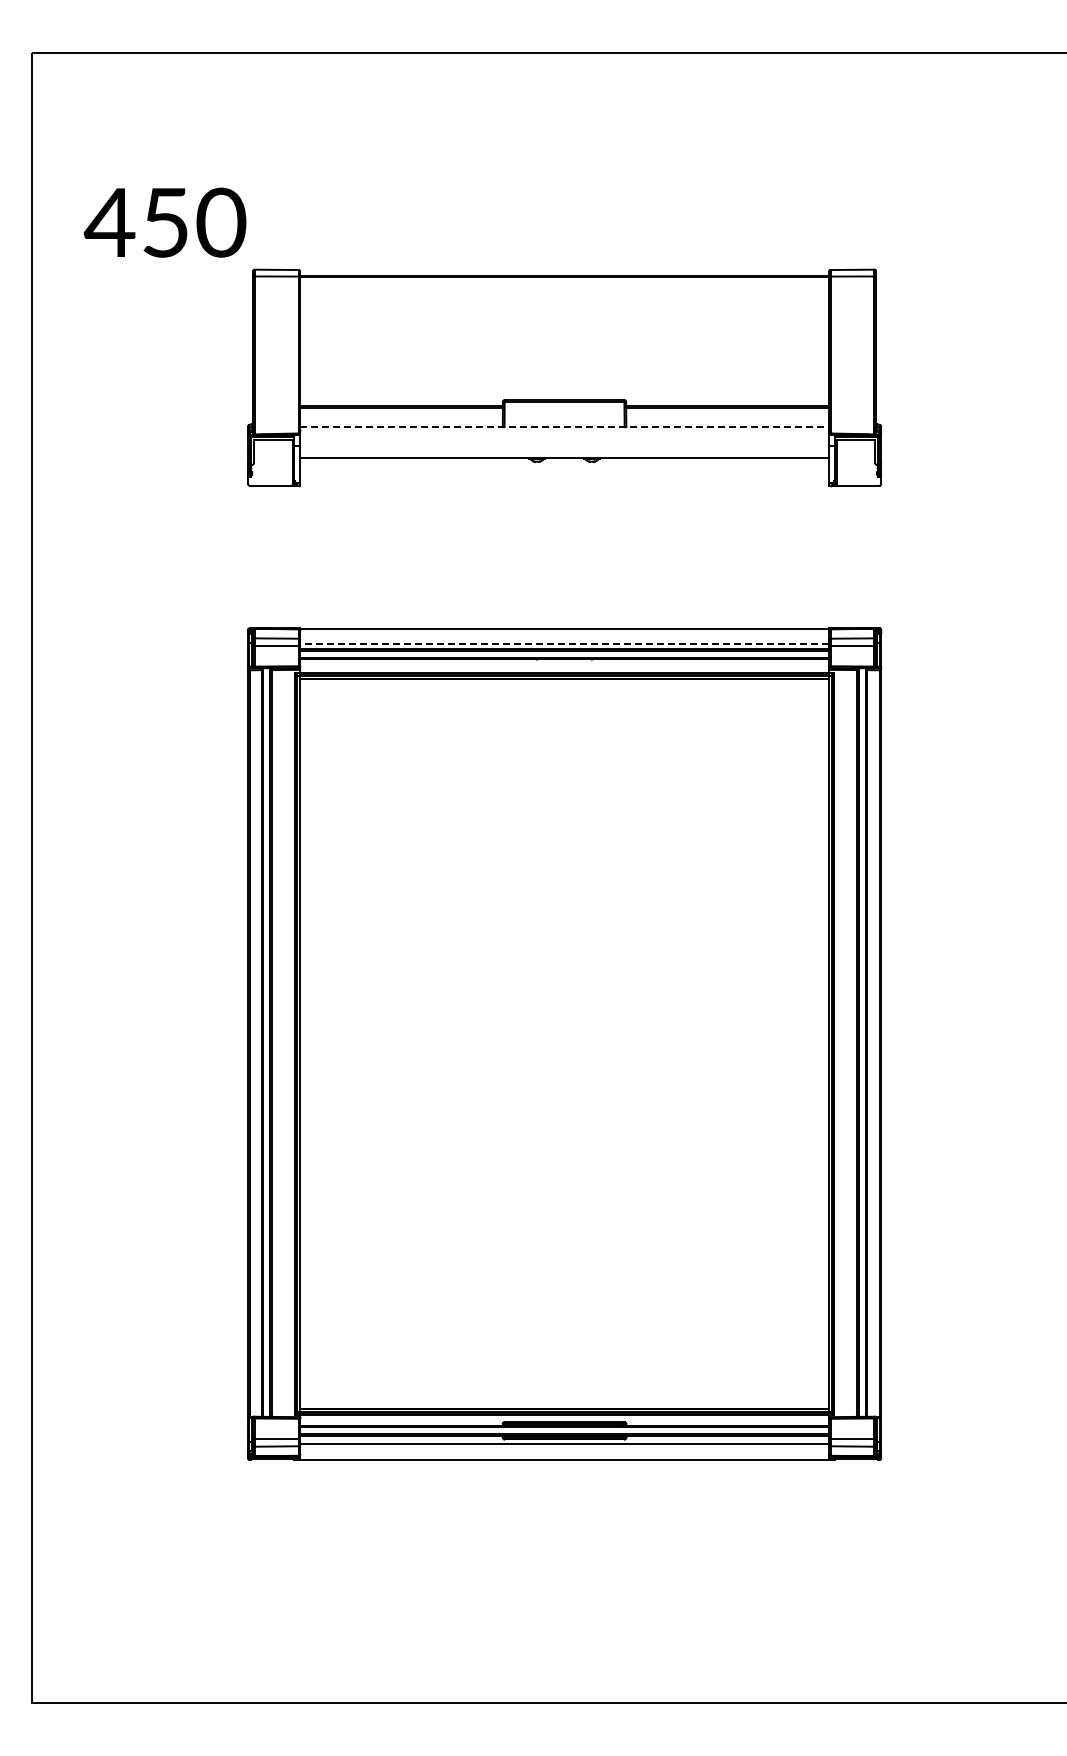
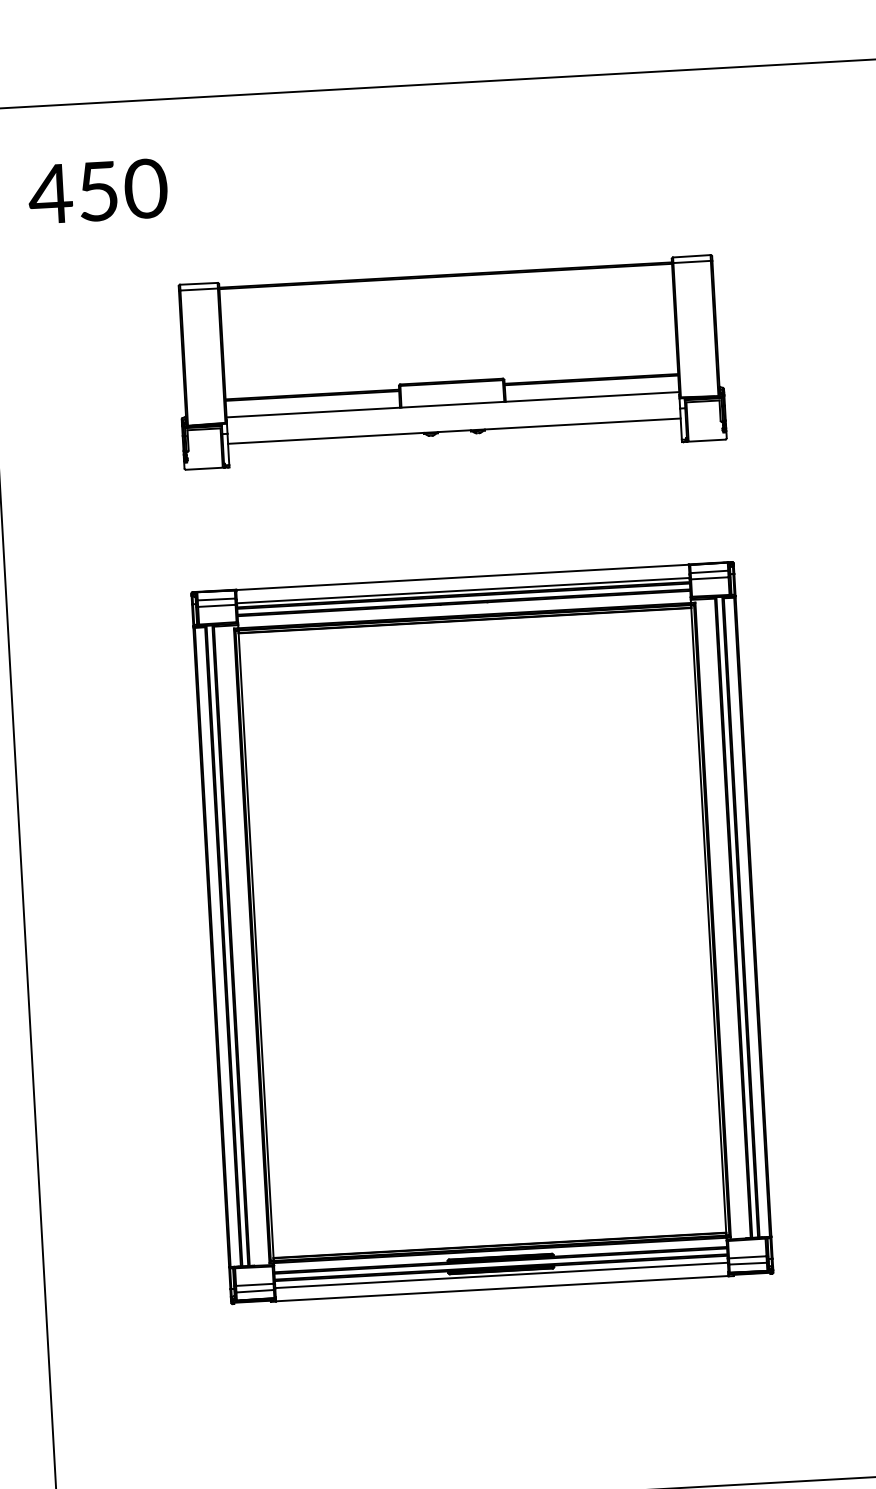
text: (164, 222) -> (97, 191), moved
line: (565, 427) -> (453, 404), dashed -> solid
line: (564, 644) -> (463, 590), dashed -> solid

